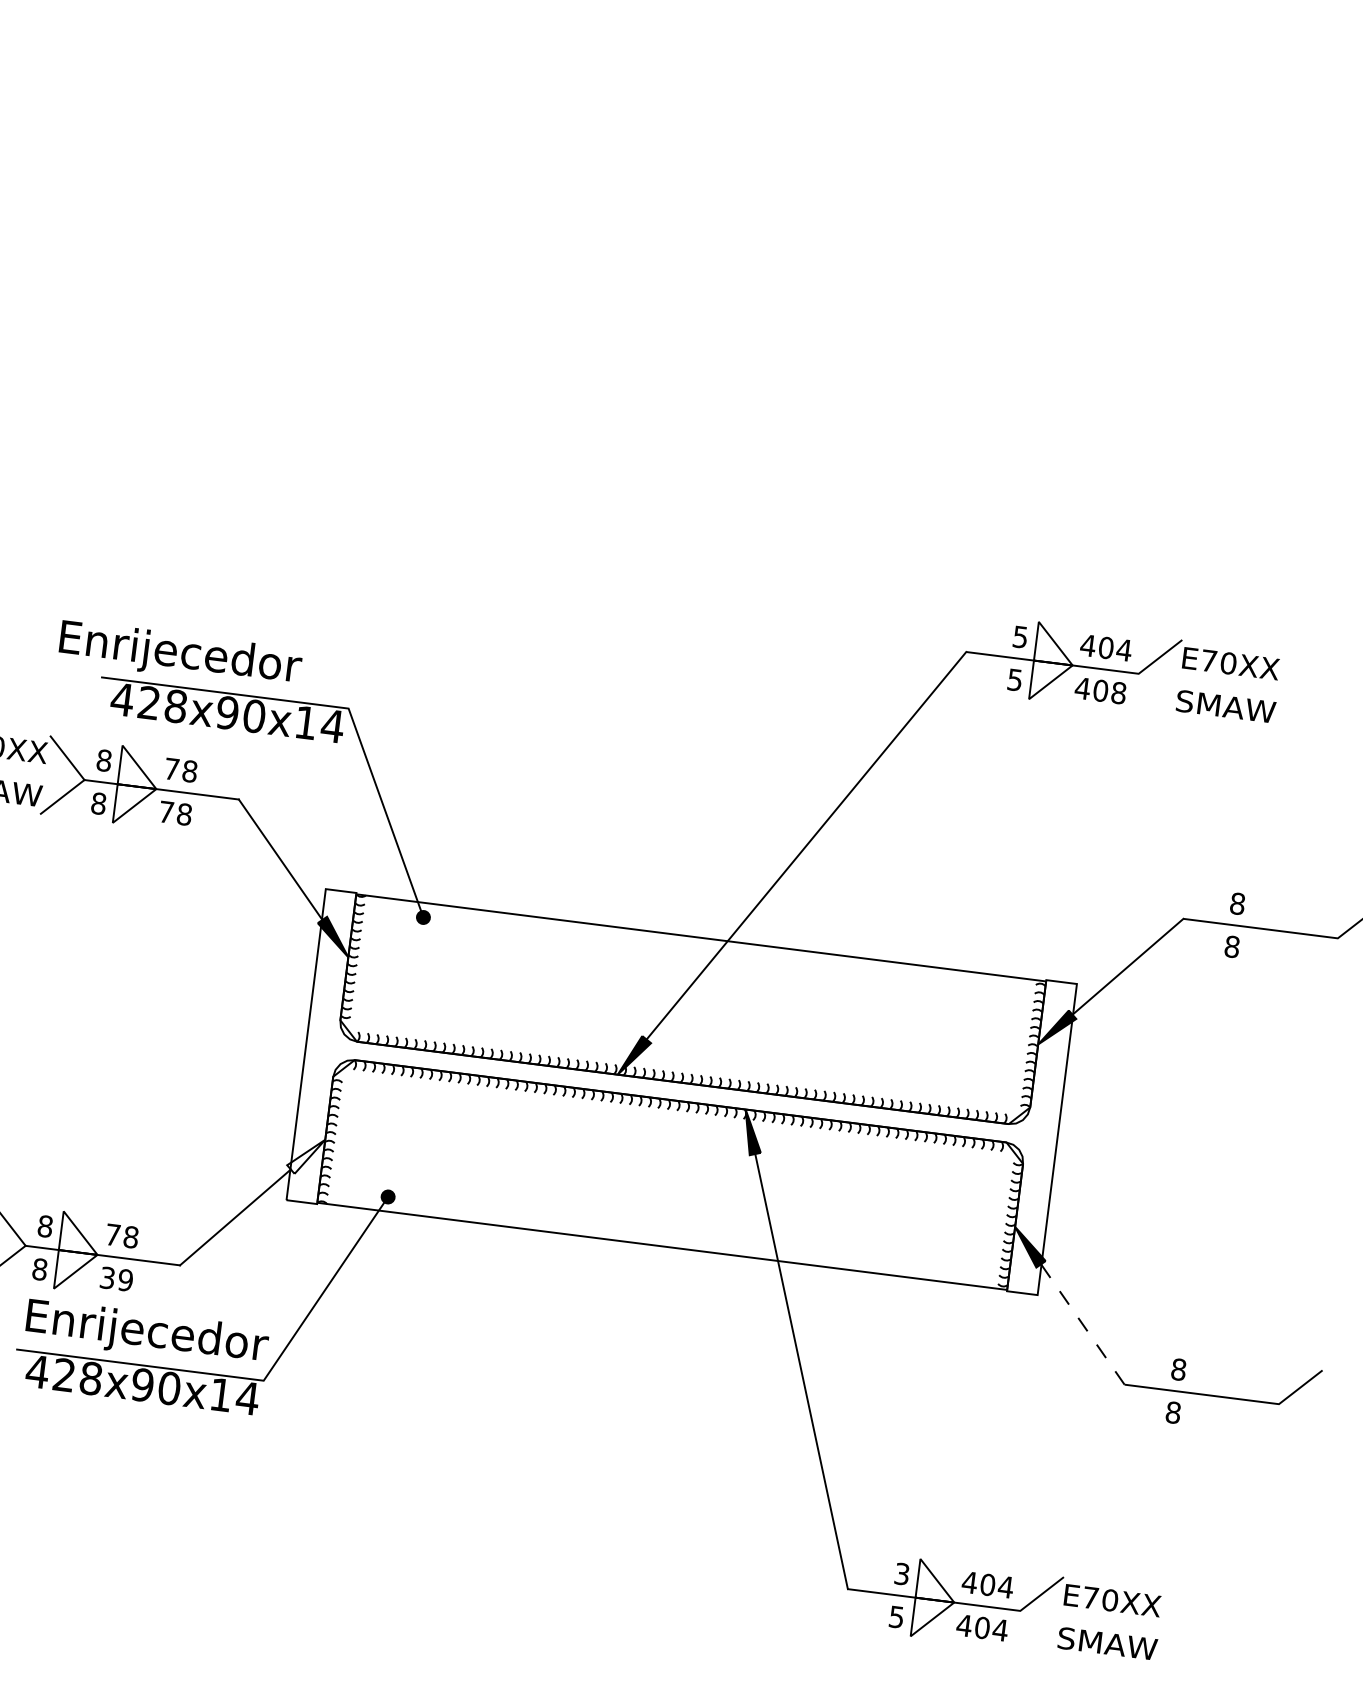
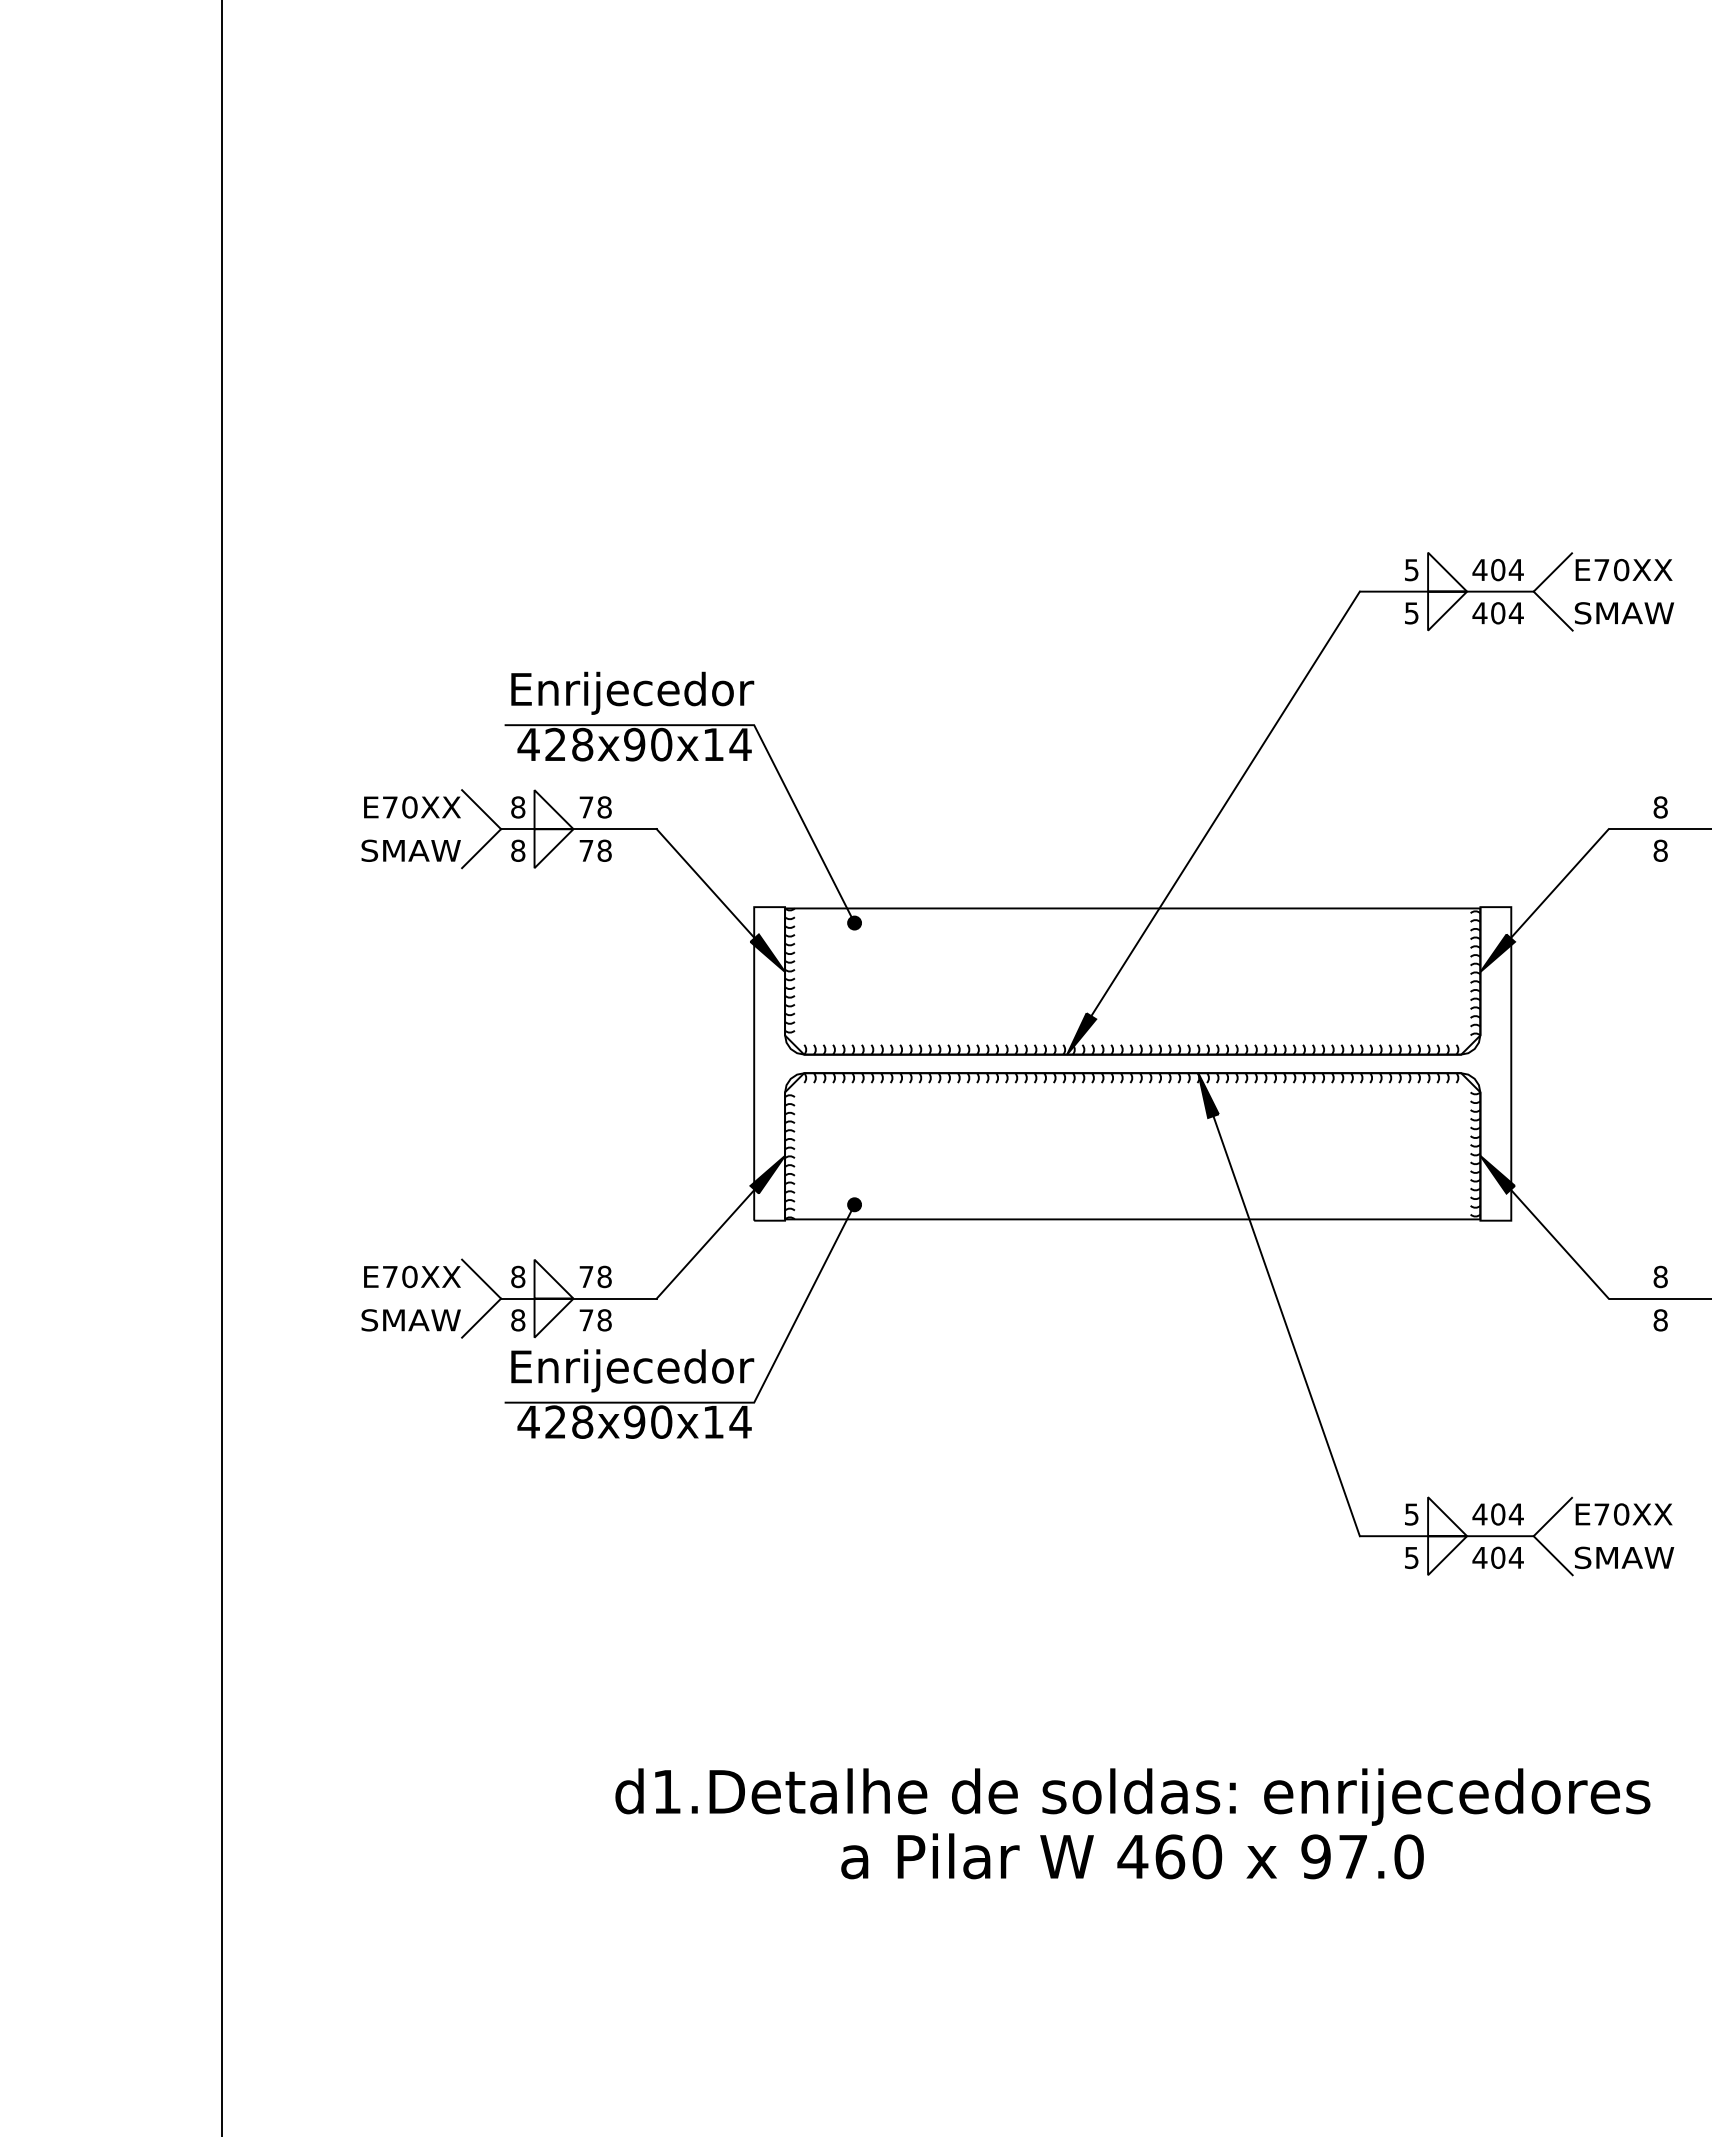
text: (180, 654) -> (632, 692), moved
text: (1117, 693) -> (1515, 613), 408 -> 404
line: (1155, 694) -> (1552, 610), added
fill: (305, 1156) -> (767, 1174), added
text: (116, 1279) -> (595, 1320), 39 -> 78
line: (1082, 1323) -> (1559, 1243), dashed -> solid
text: (901, 1573) -> (1411, 1513), 3 -> 5
line: (1036, 1632) -> (1552, 1555), added

